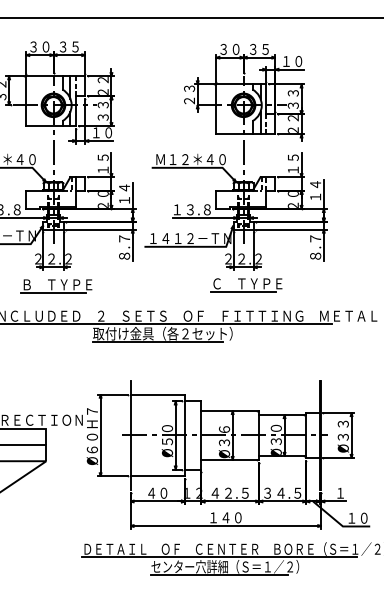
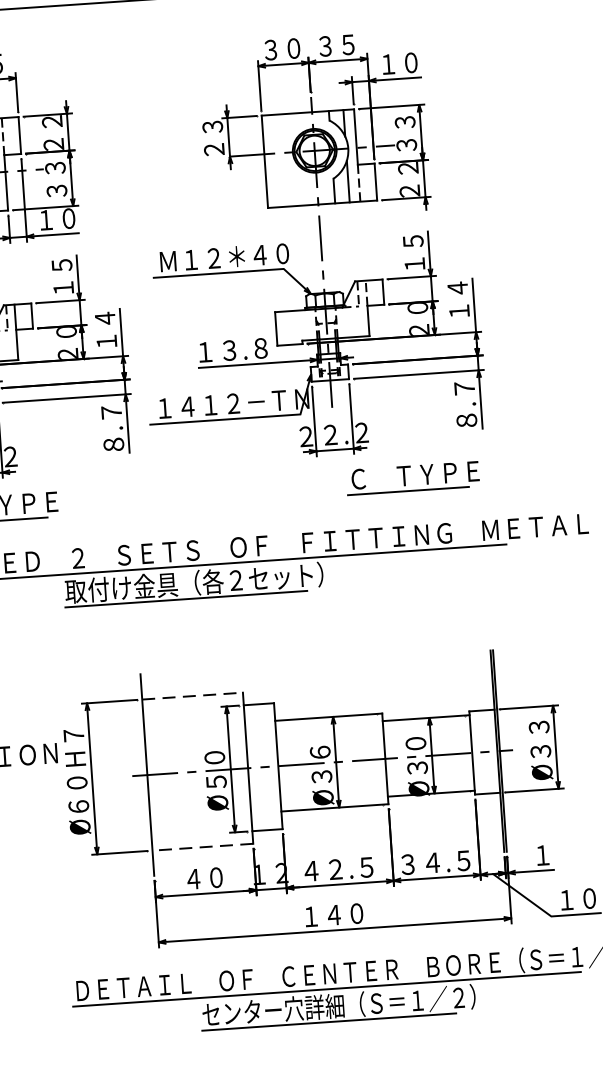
part: (246, 285) -> (413, 478), moved
line: (158, 394) -> (193, 695), solid -> dashed
line: (157, 476) -> (202, 847), solid -> dashed

